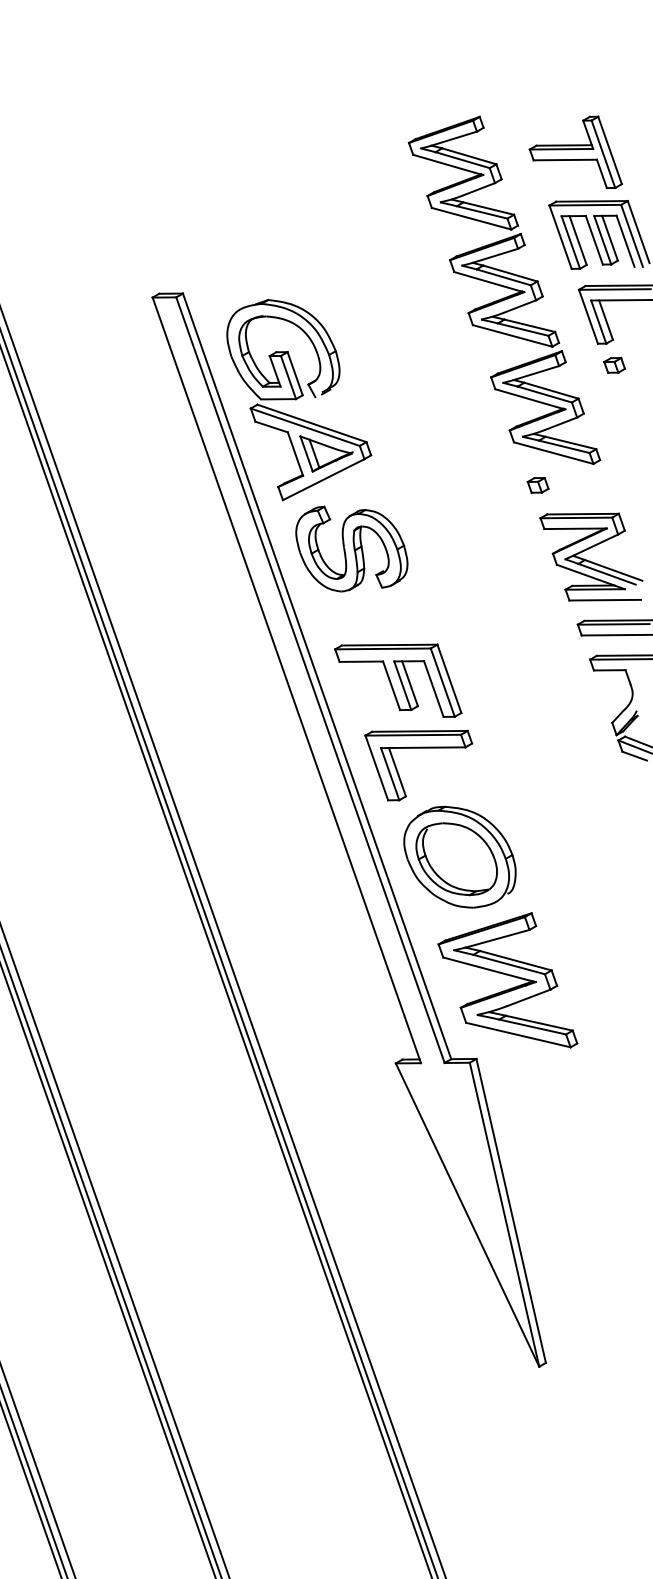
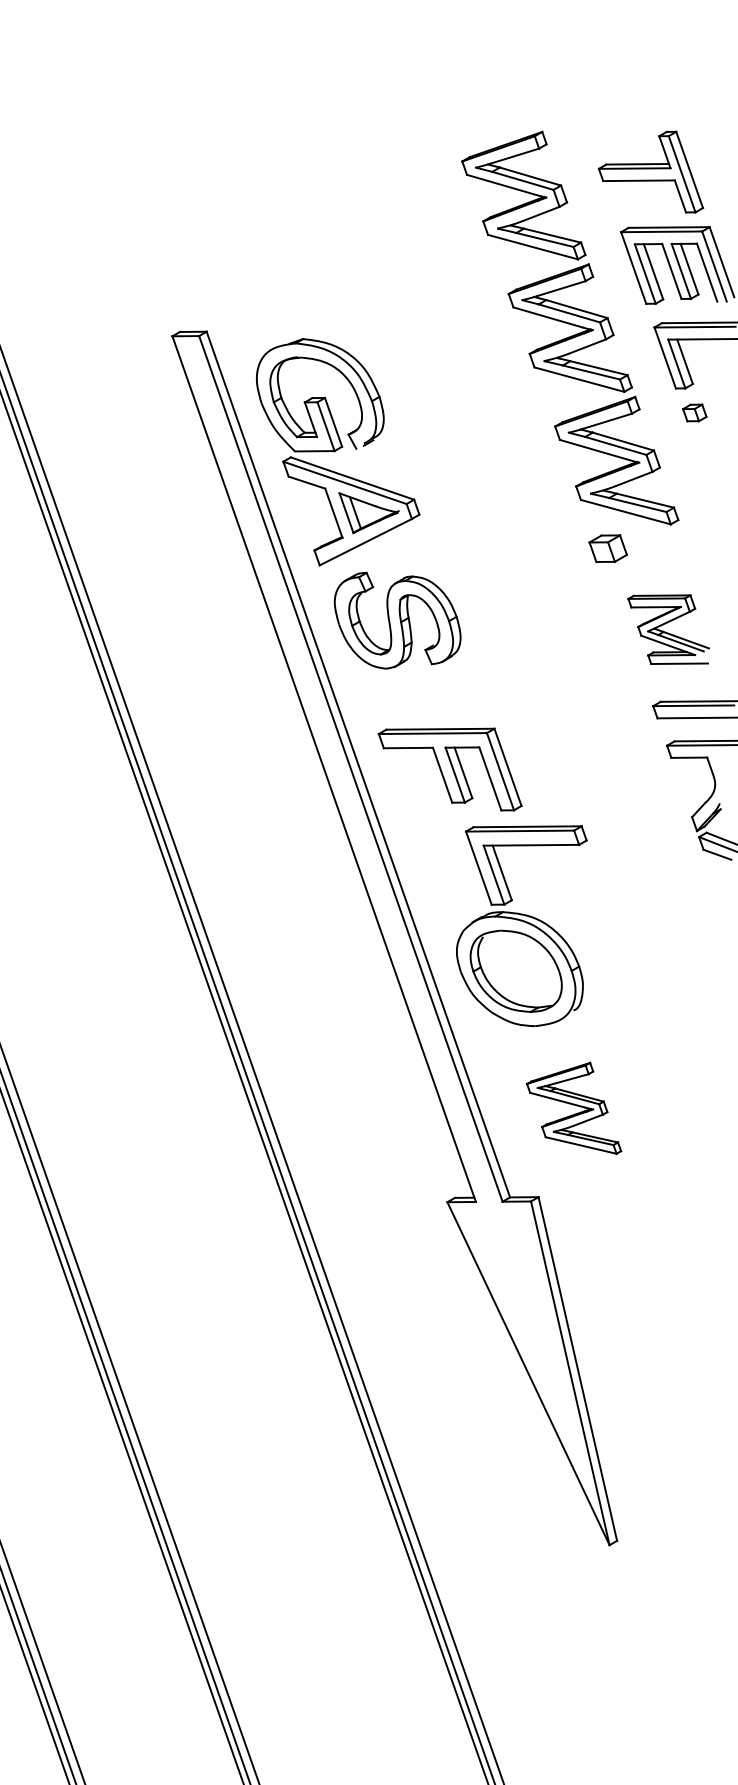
part: (538, 485) -> (608, 548), size x1.6
part: (591, 556) -> (668, 629), size x0.7
part: (418, 748) -> (526, 846), moved
part: (507, 980) -> (573, 1108), size x0.6

